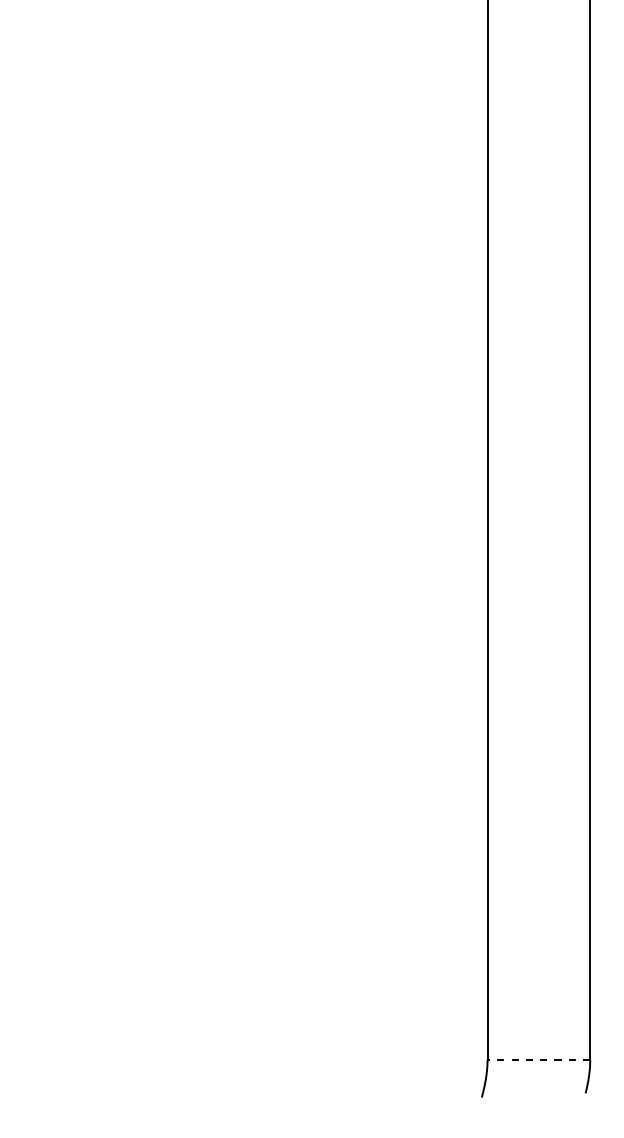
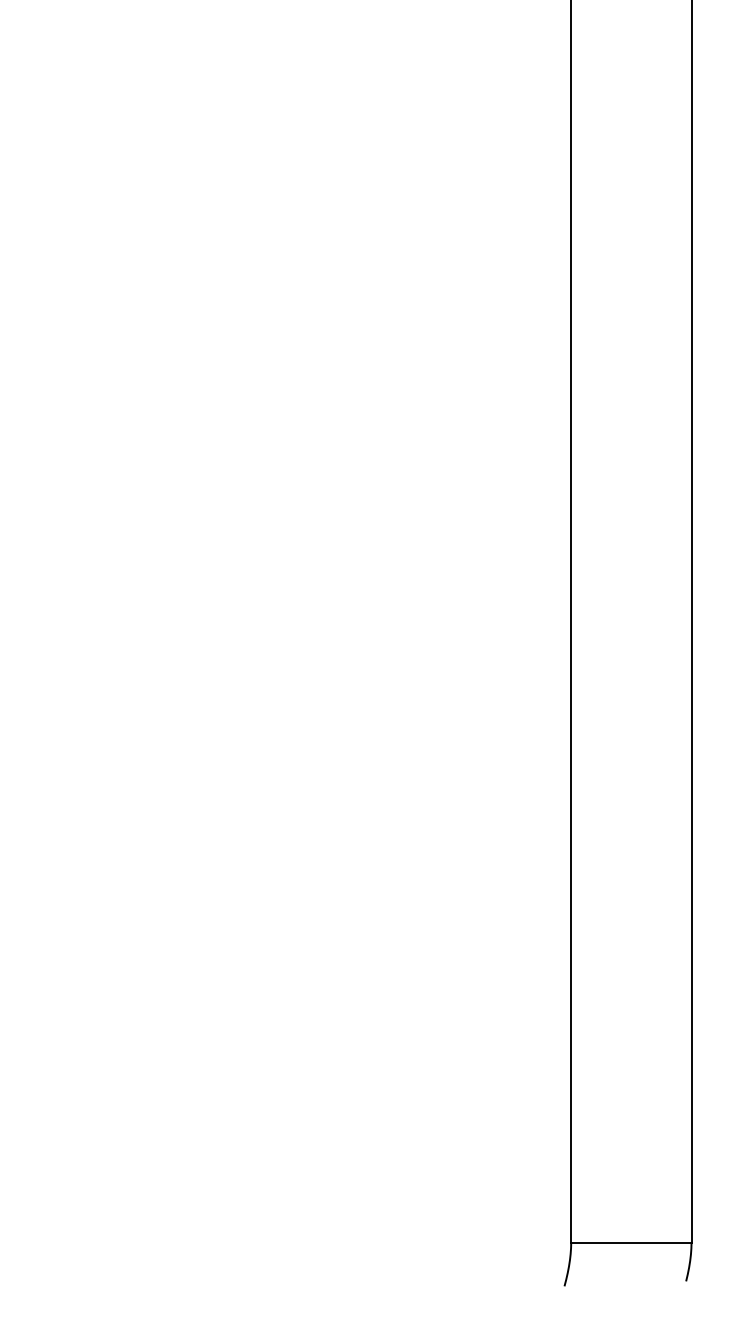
line: (538, 1060) -> (630, 1242), dashed -> solid

